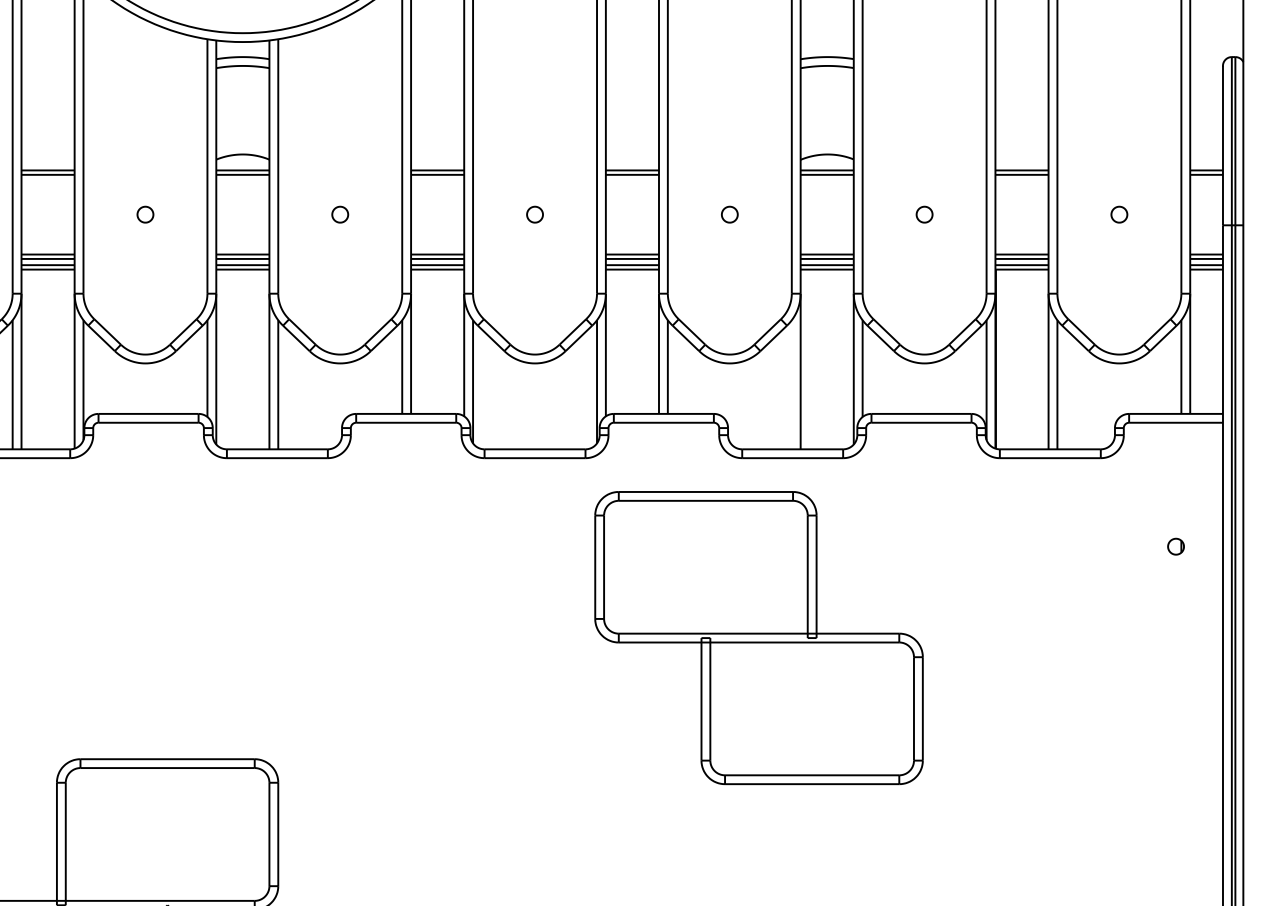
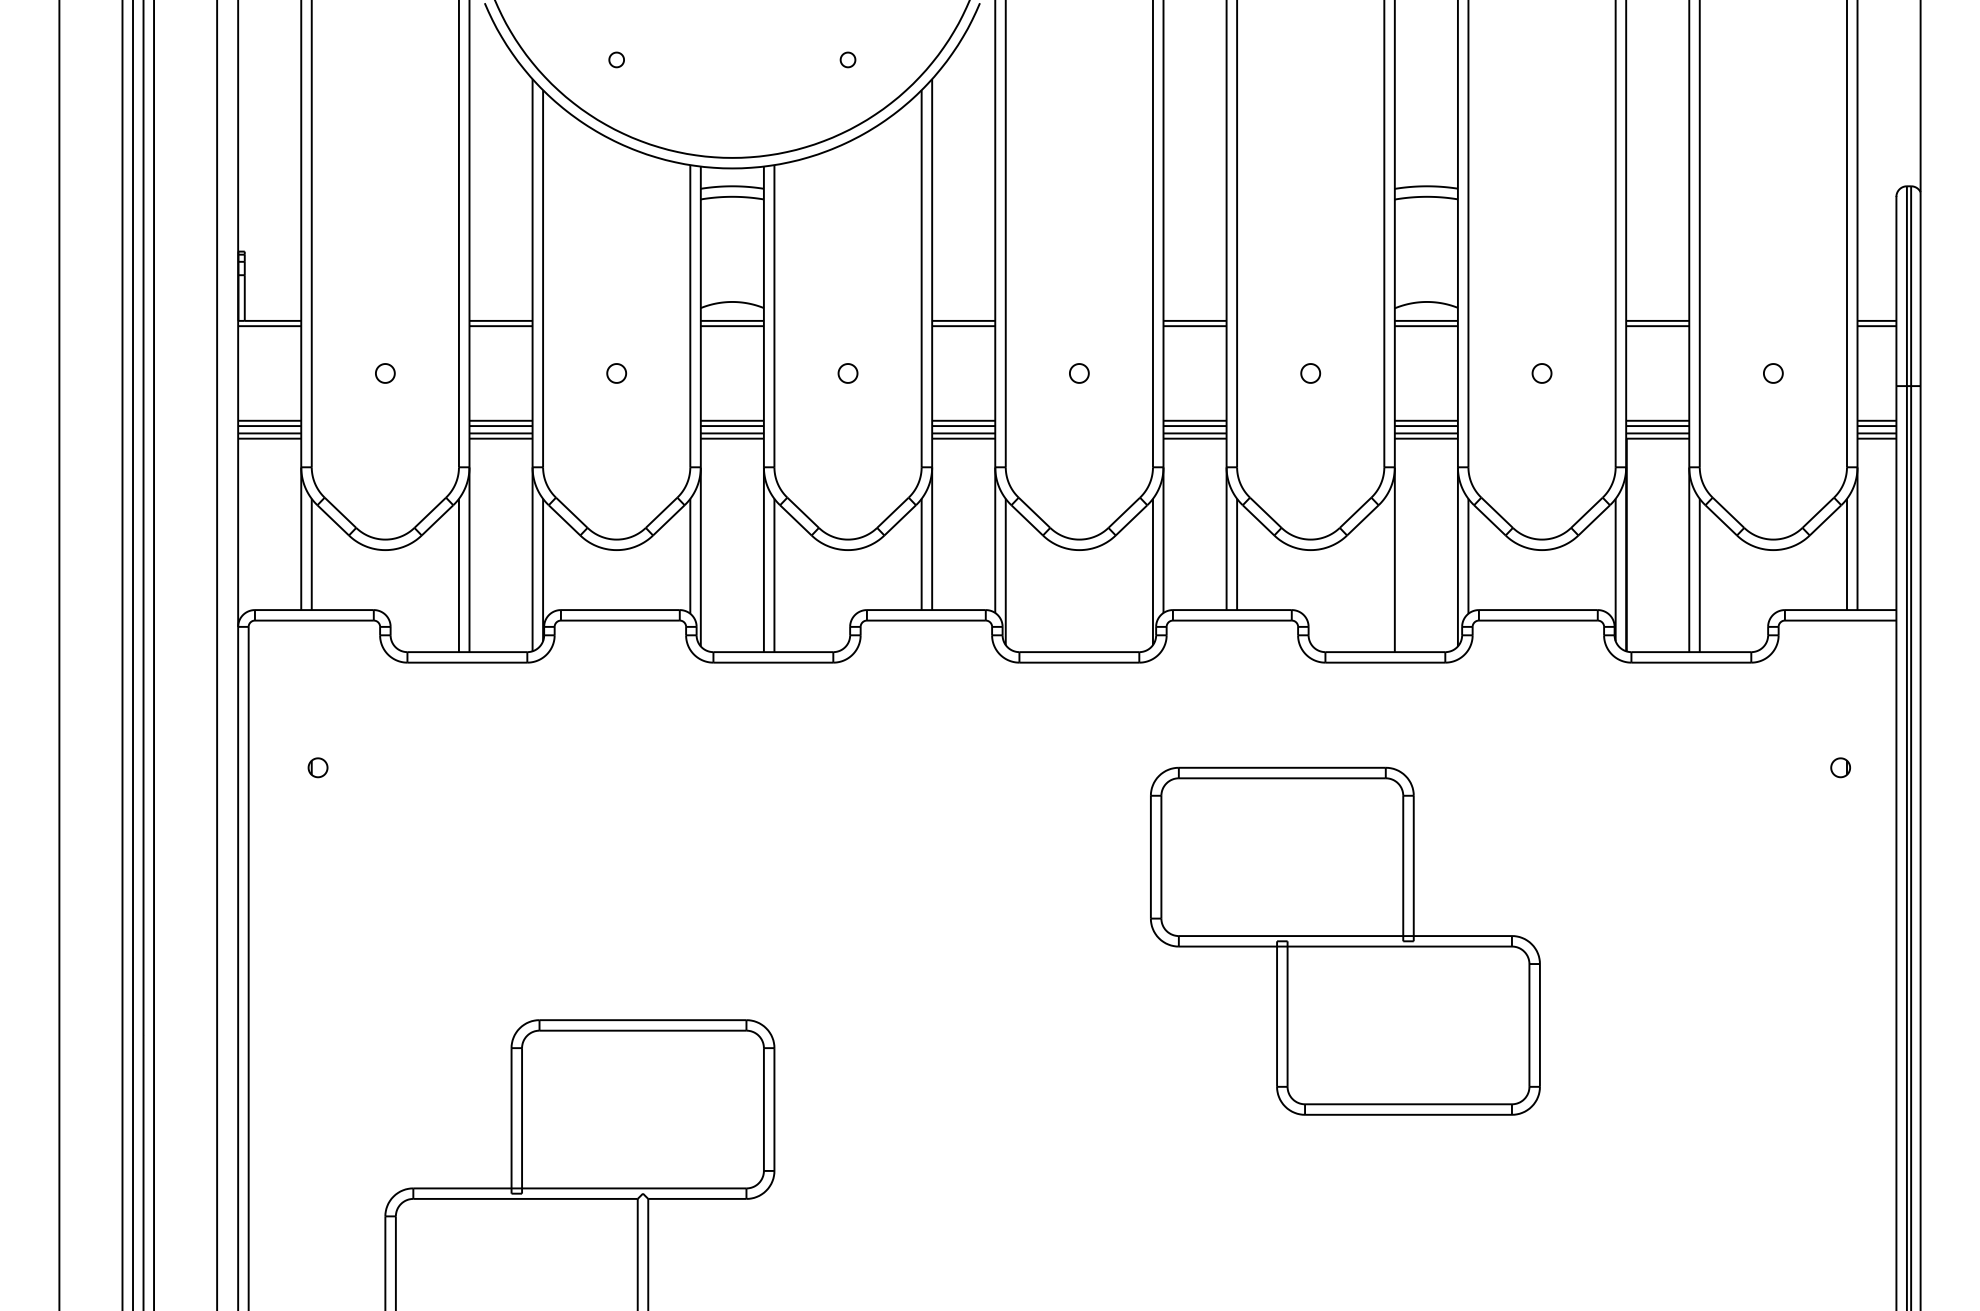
part: (759, 637) -> (1345, 940), moved

